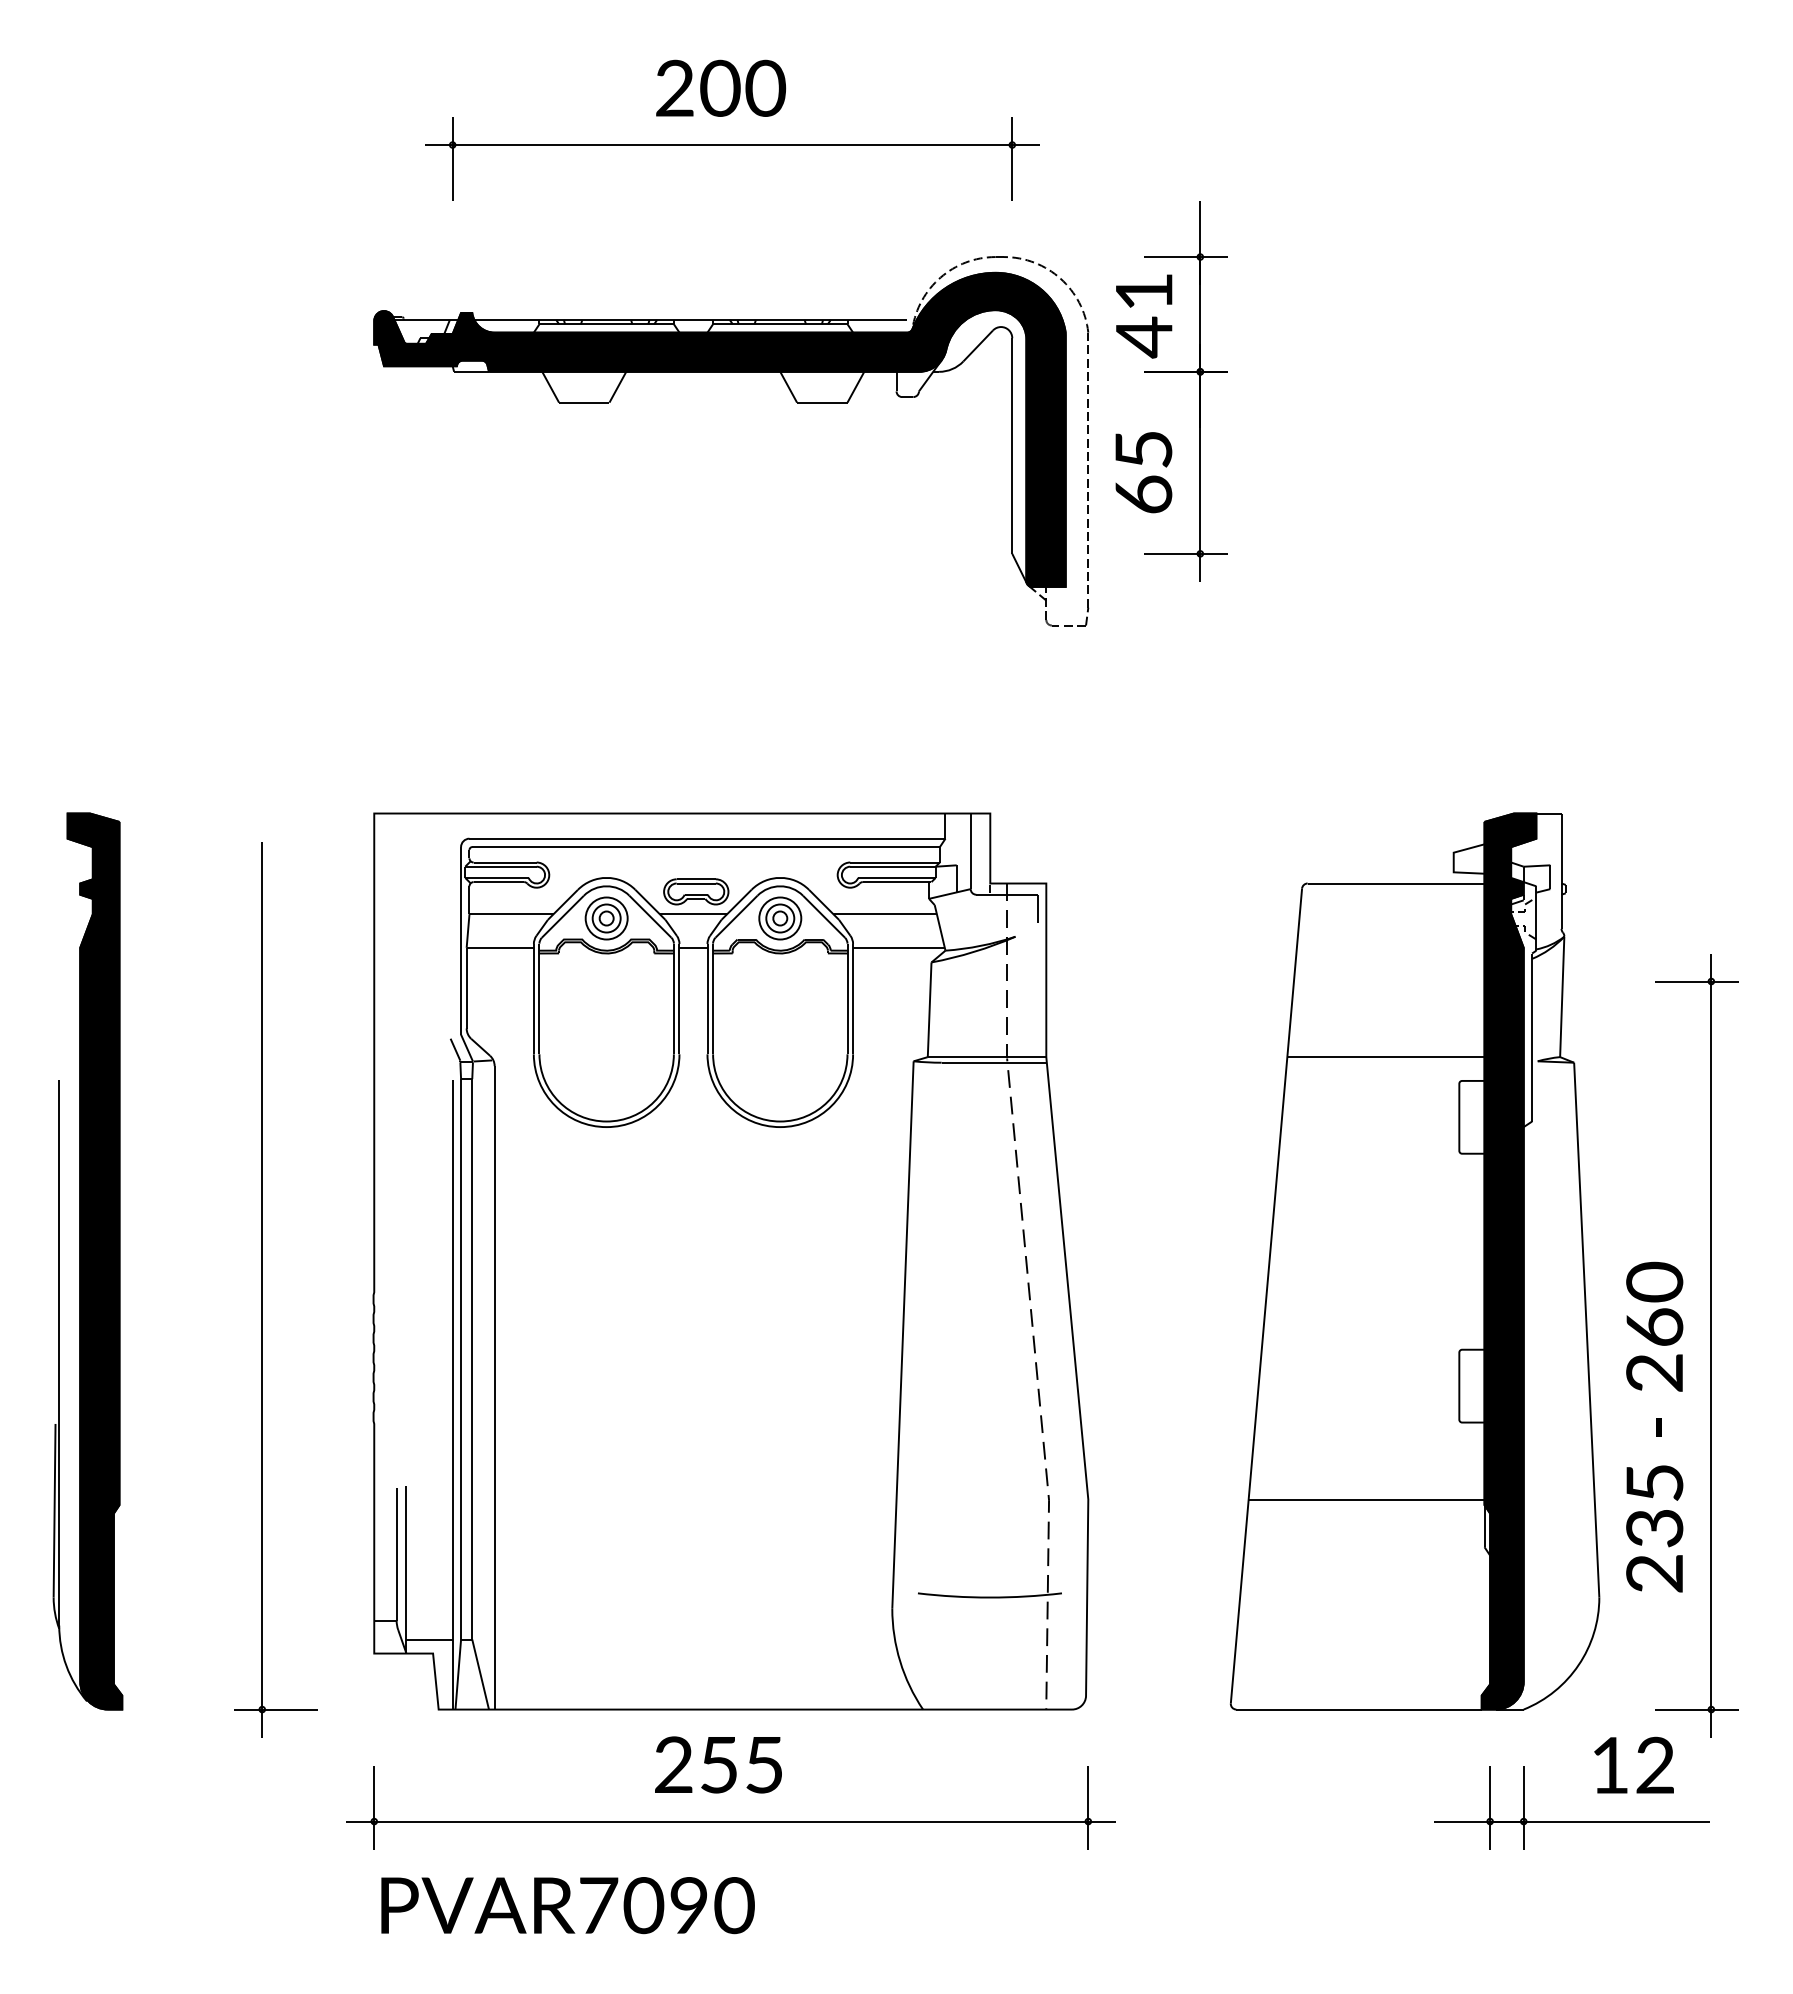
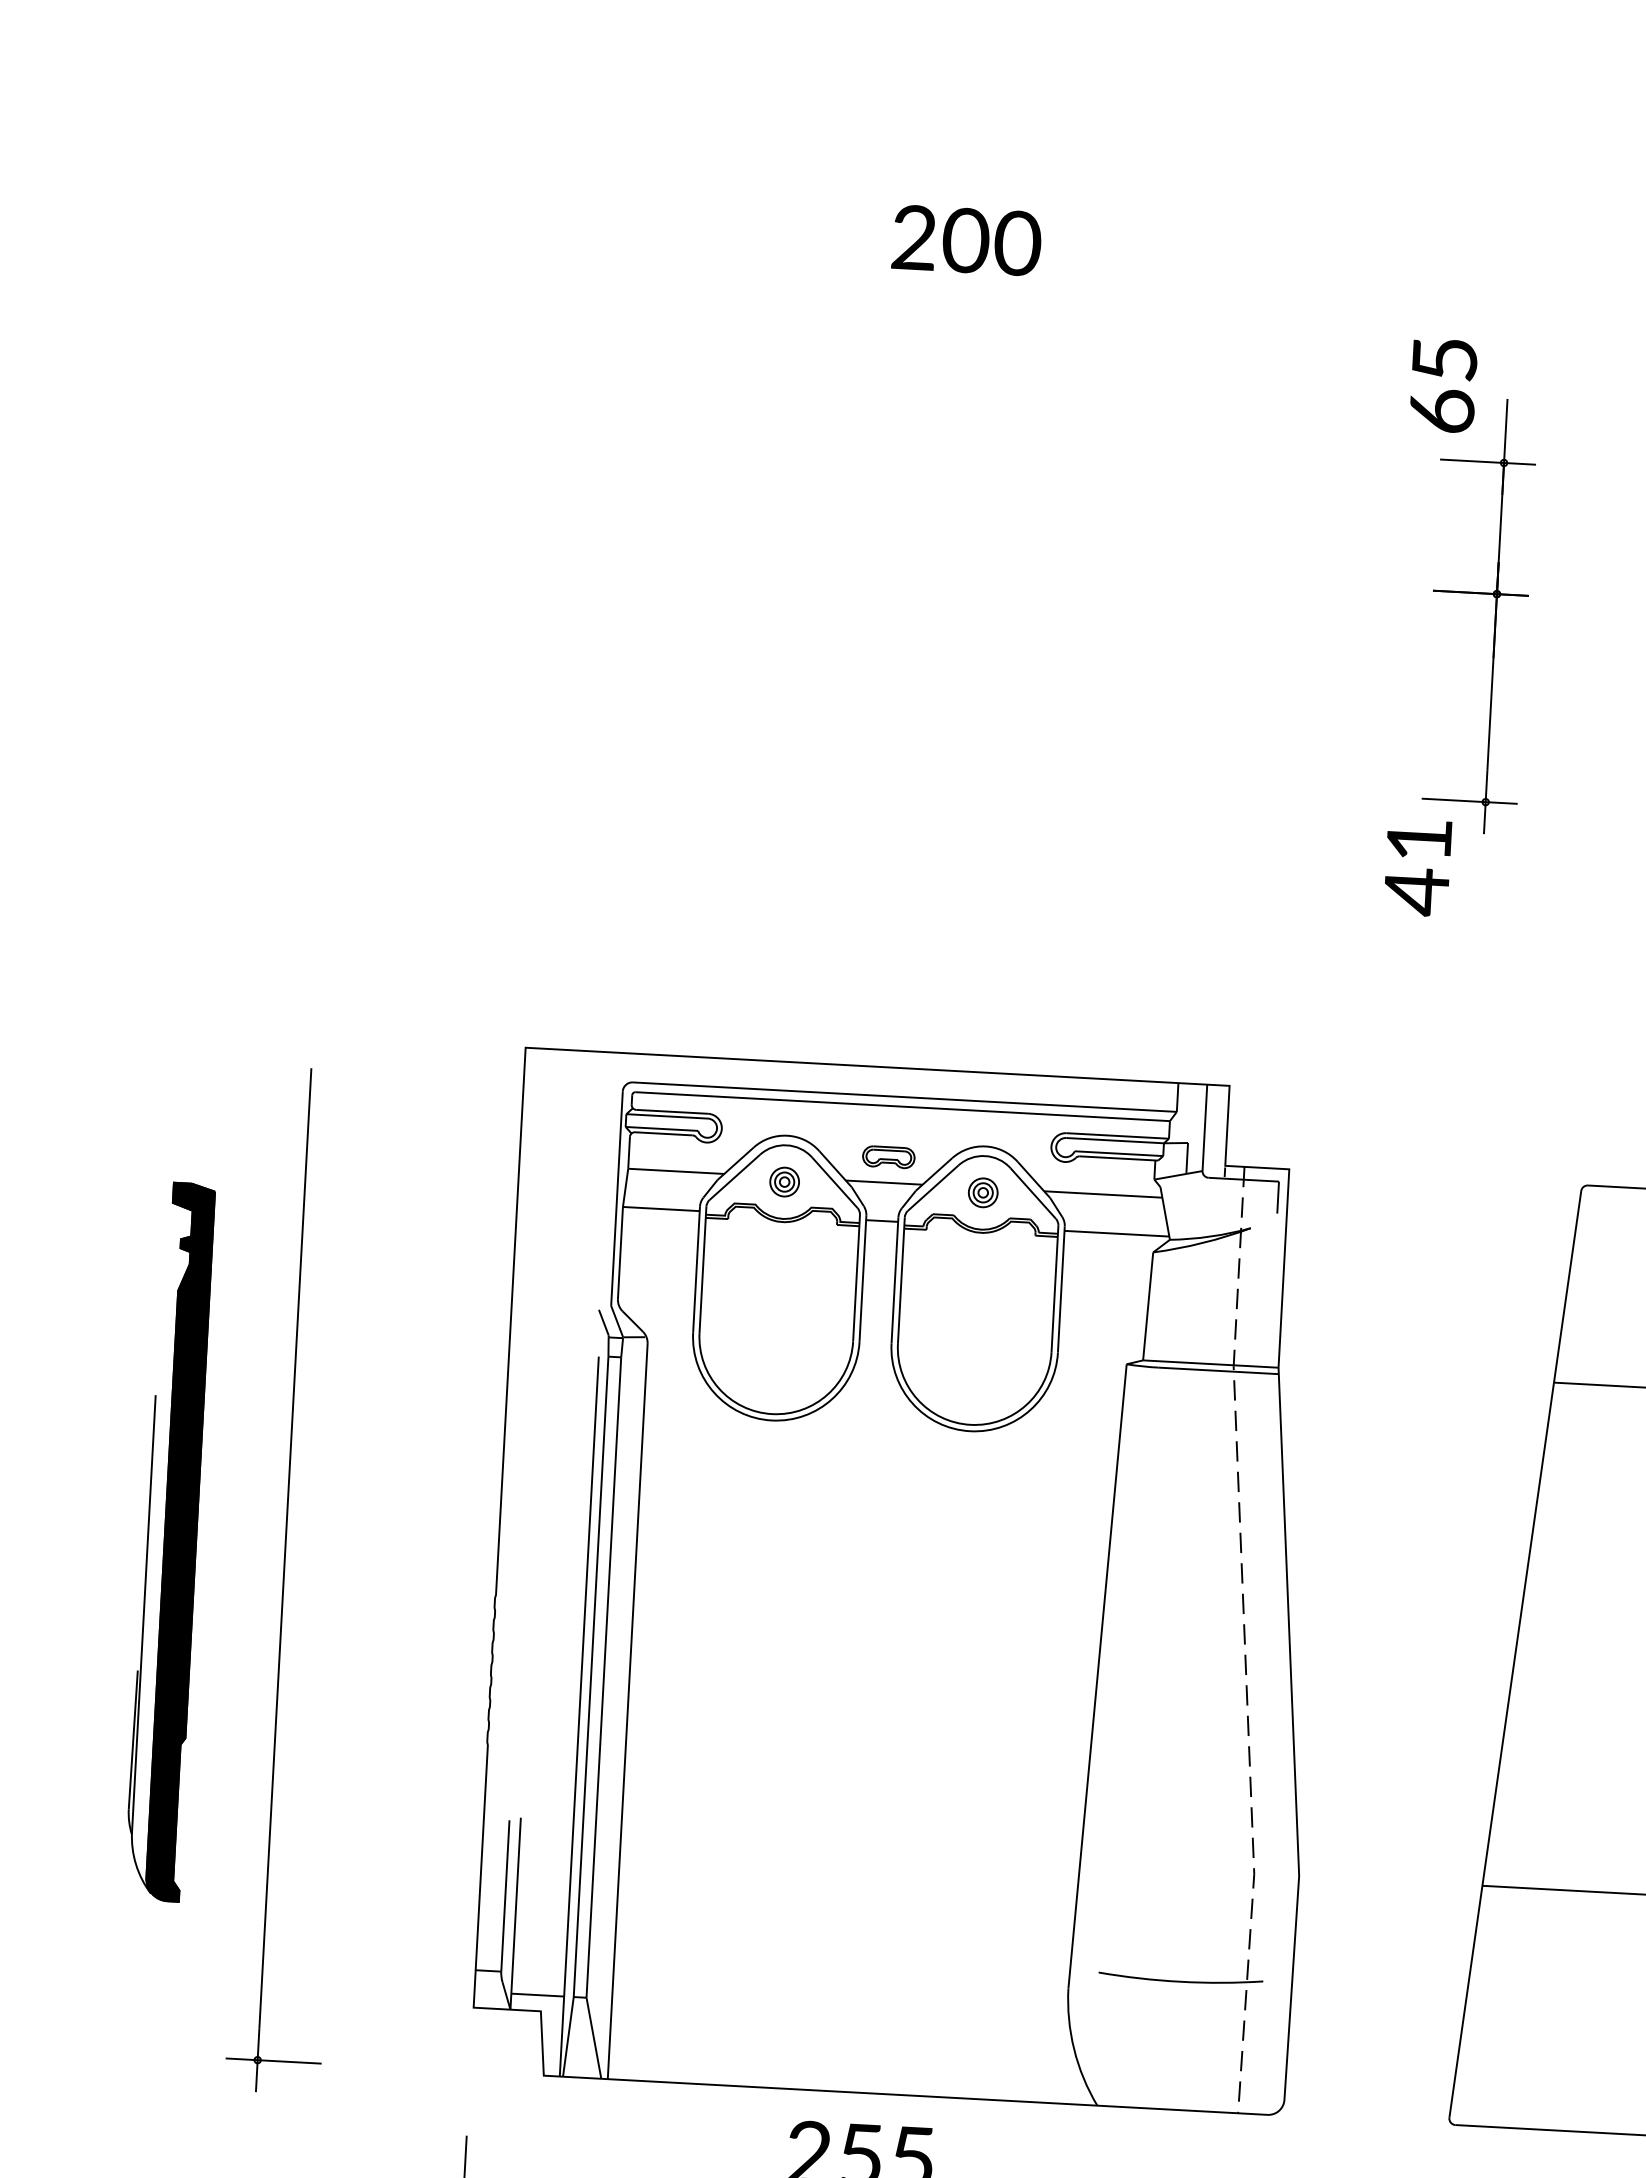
part: (732, 145) -> (976, 306), removed
text: (1144, 316) -> (1418, 867), moved
part: (731, 372) -> (961, 565), removed
text: (1143, 472) -> (1443, 385), moved
part: (696, 891) -> (889, 1156), size x0.7
part: (606, 918) -> (784, 1182), size x0.6
part: (780, 918) -> (983, 1192), size x0.6
part: (87, 1261) -> (170, 1541), size x0.7
part: (262, 1289) -> (283, 1580), moved

